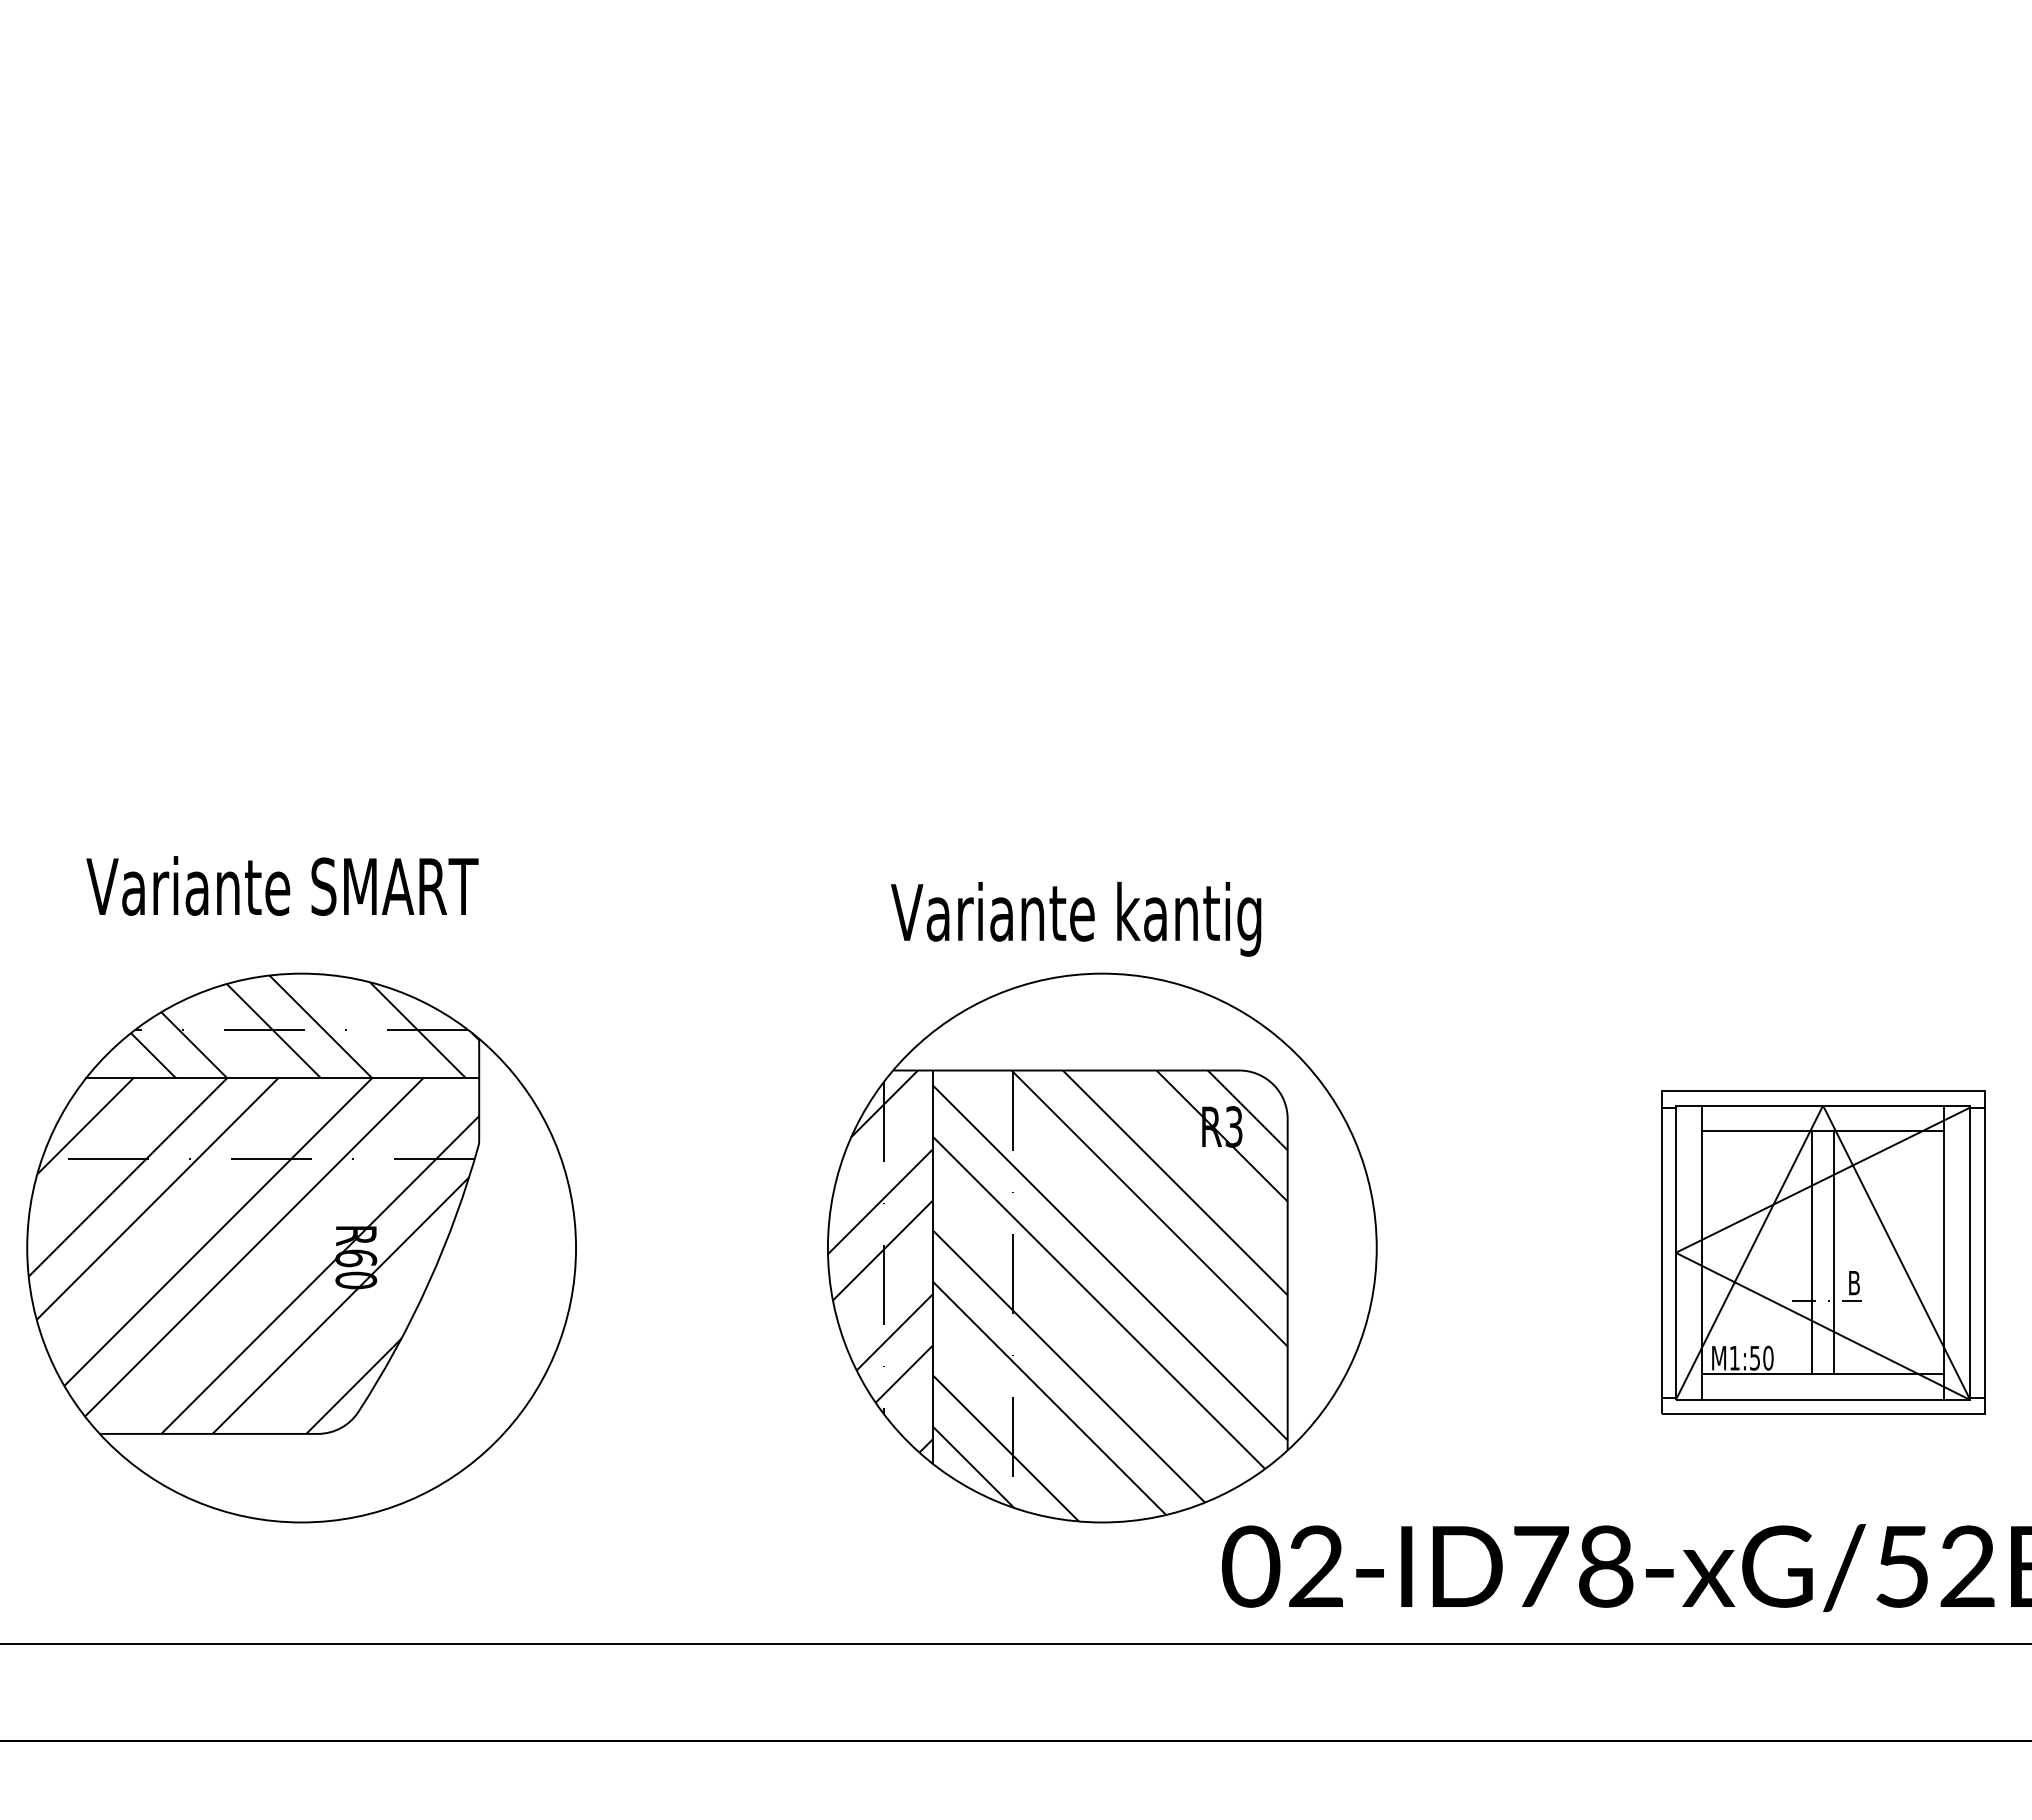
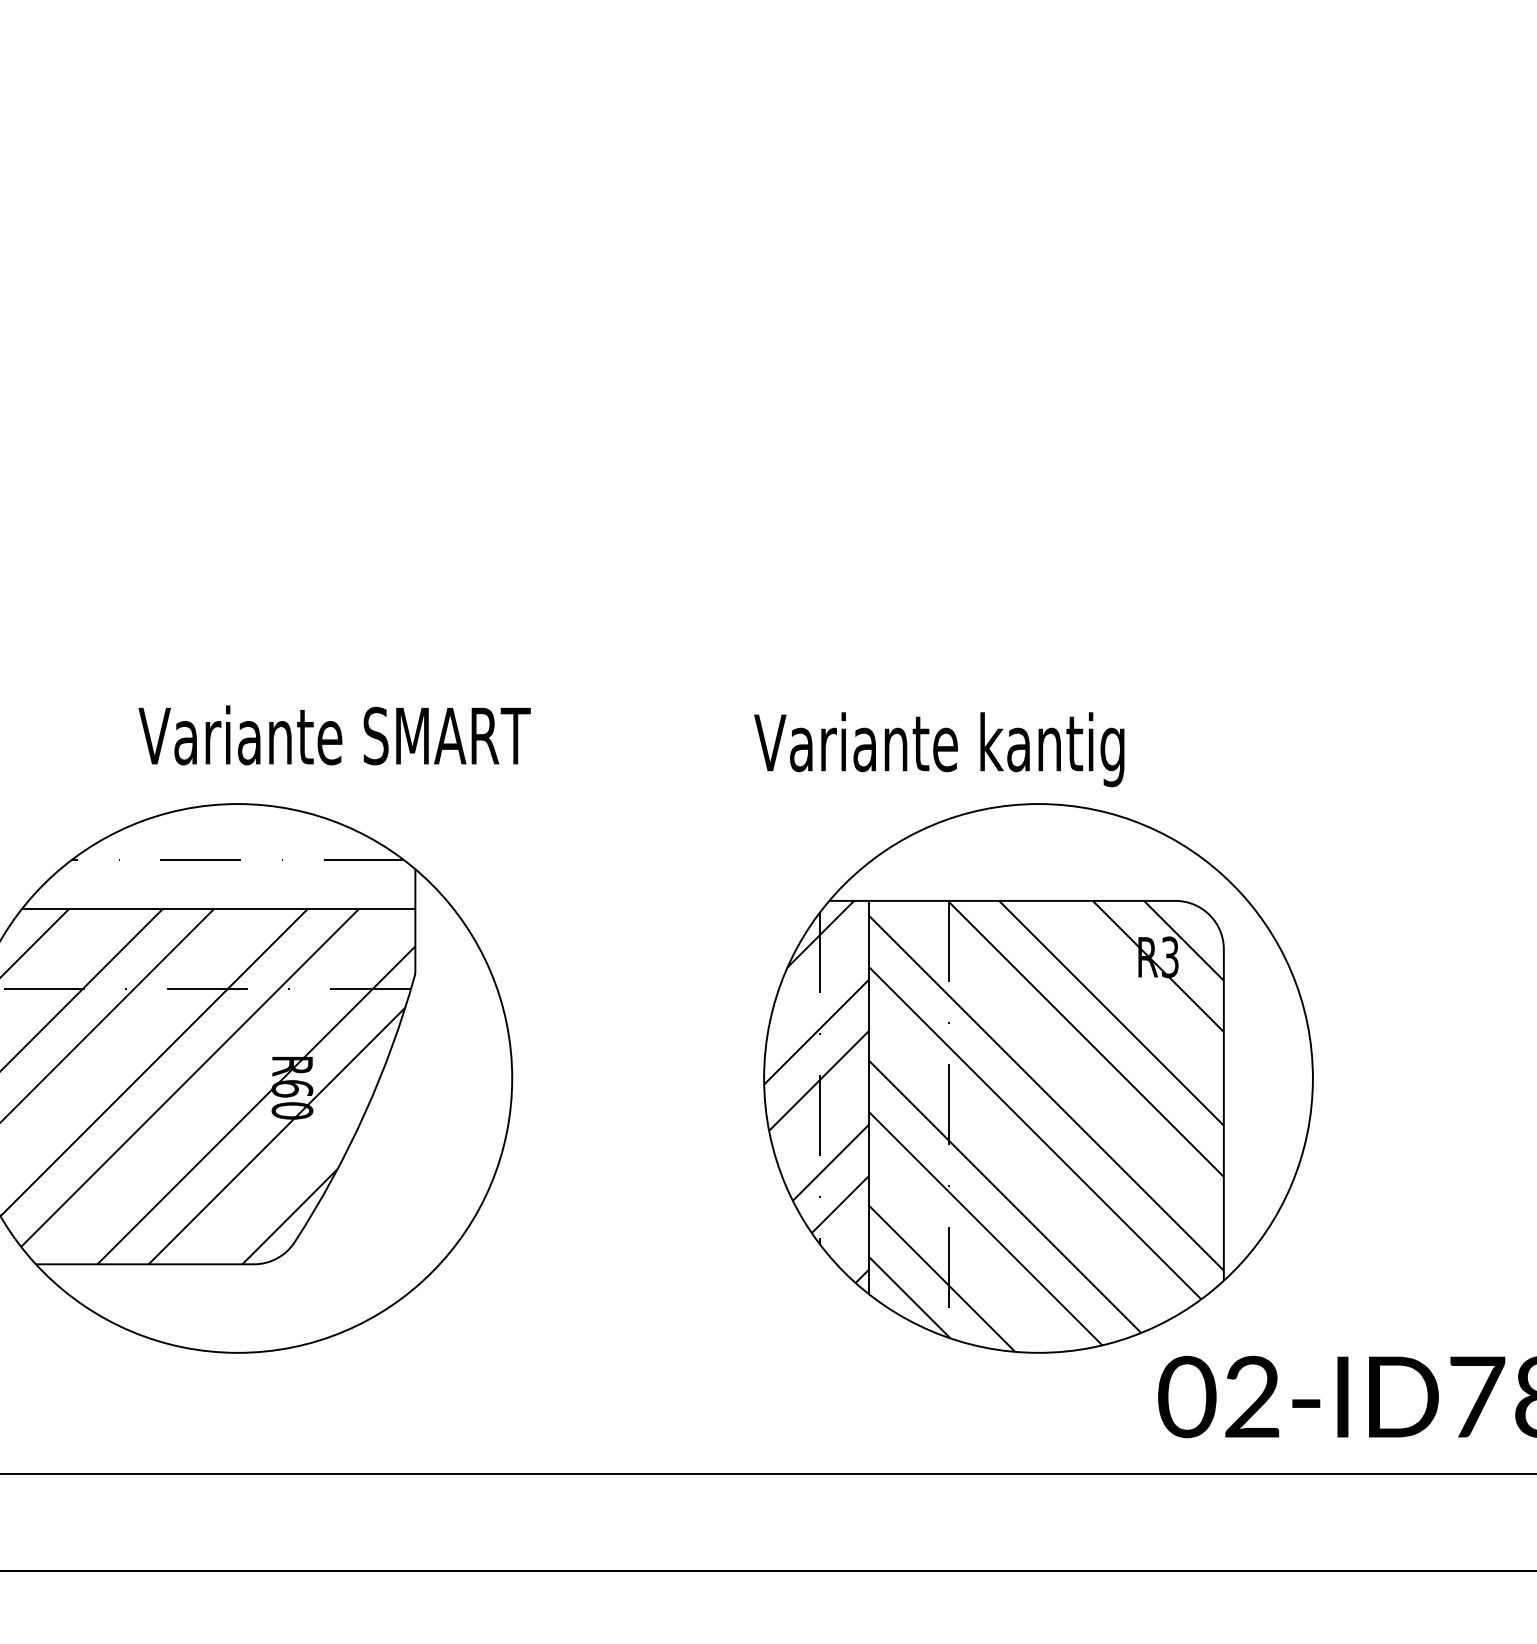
text: (282, 885) -> (334, 734), moved
text: (1076, 919) -> (939, 749), moved
hatch: (304, 1026) -> (240, 856), removed

